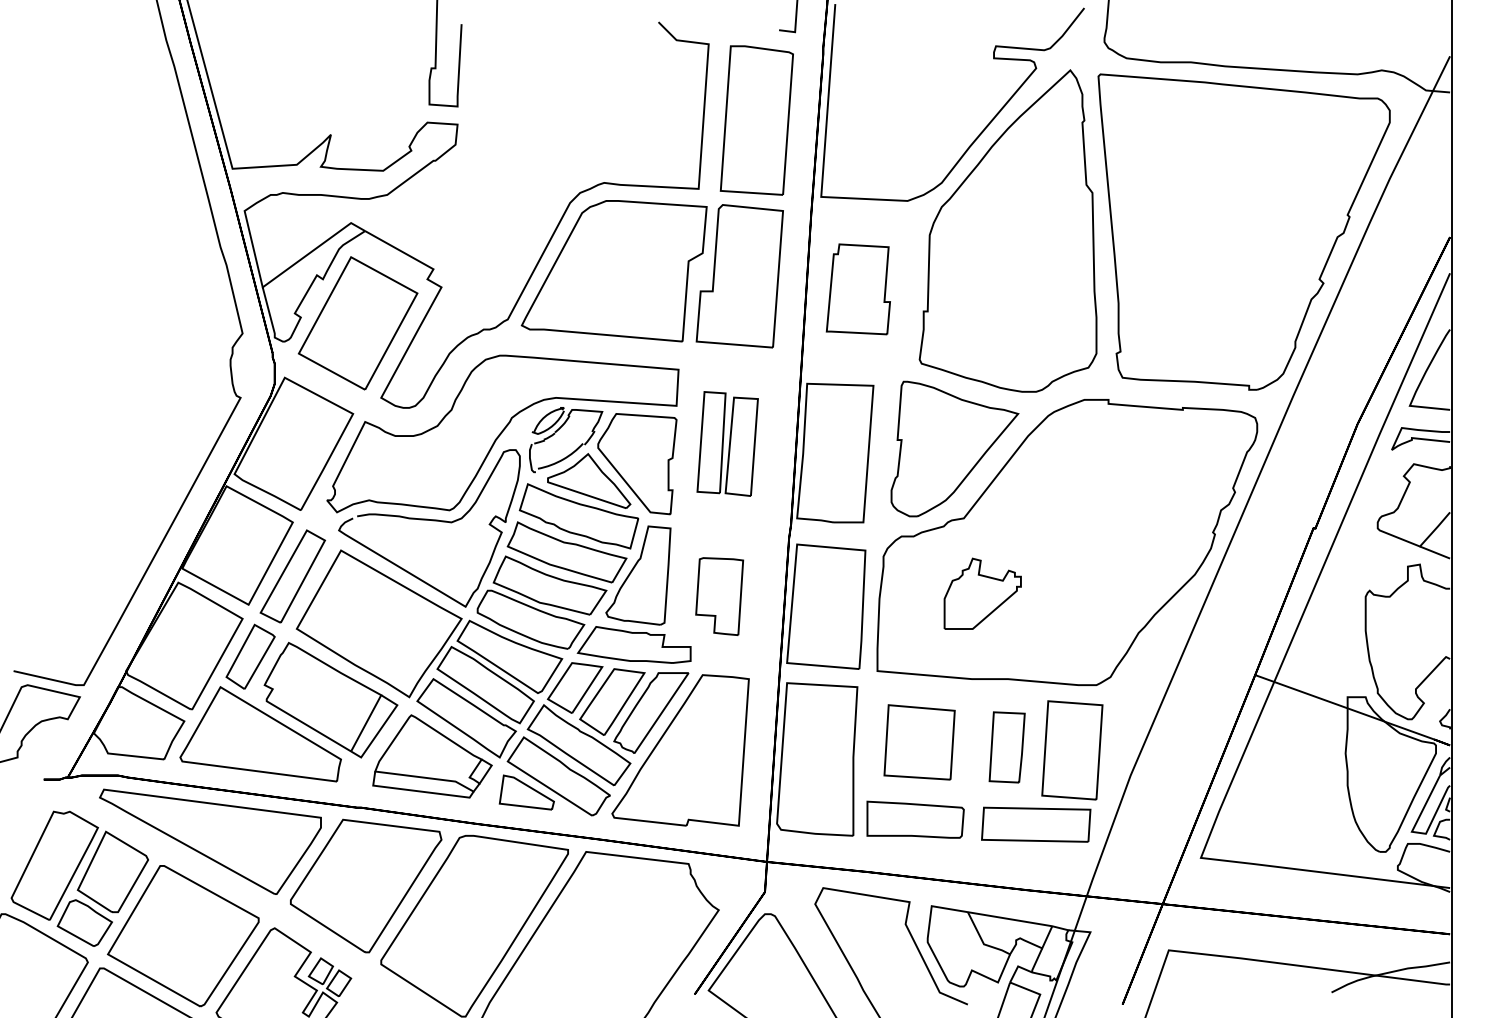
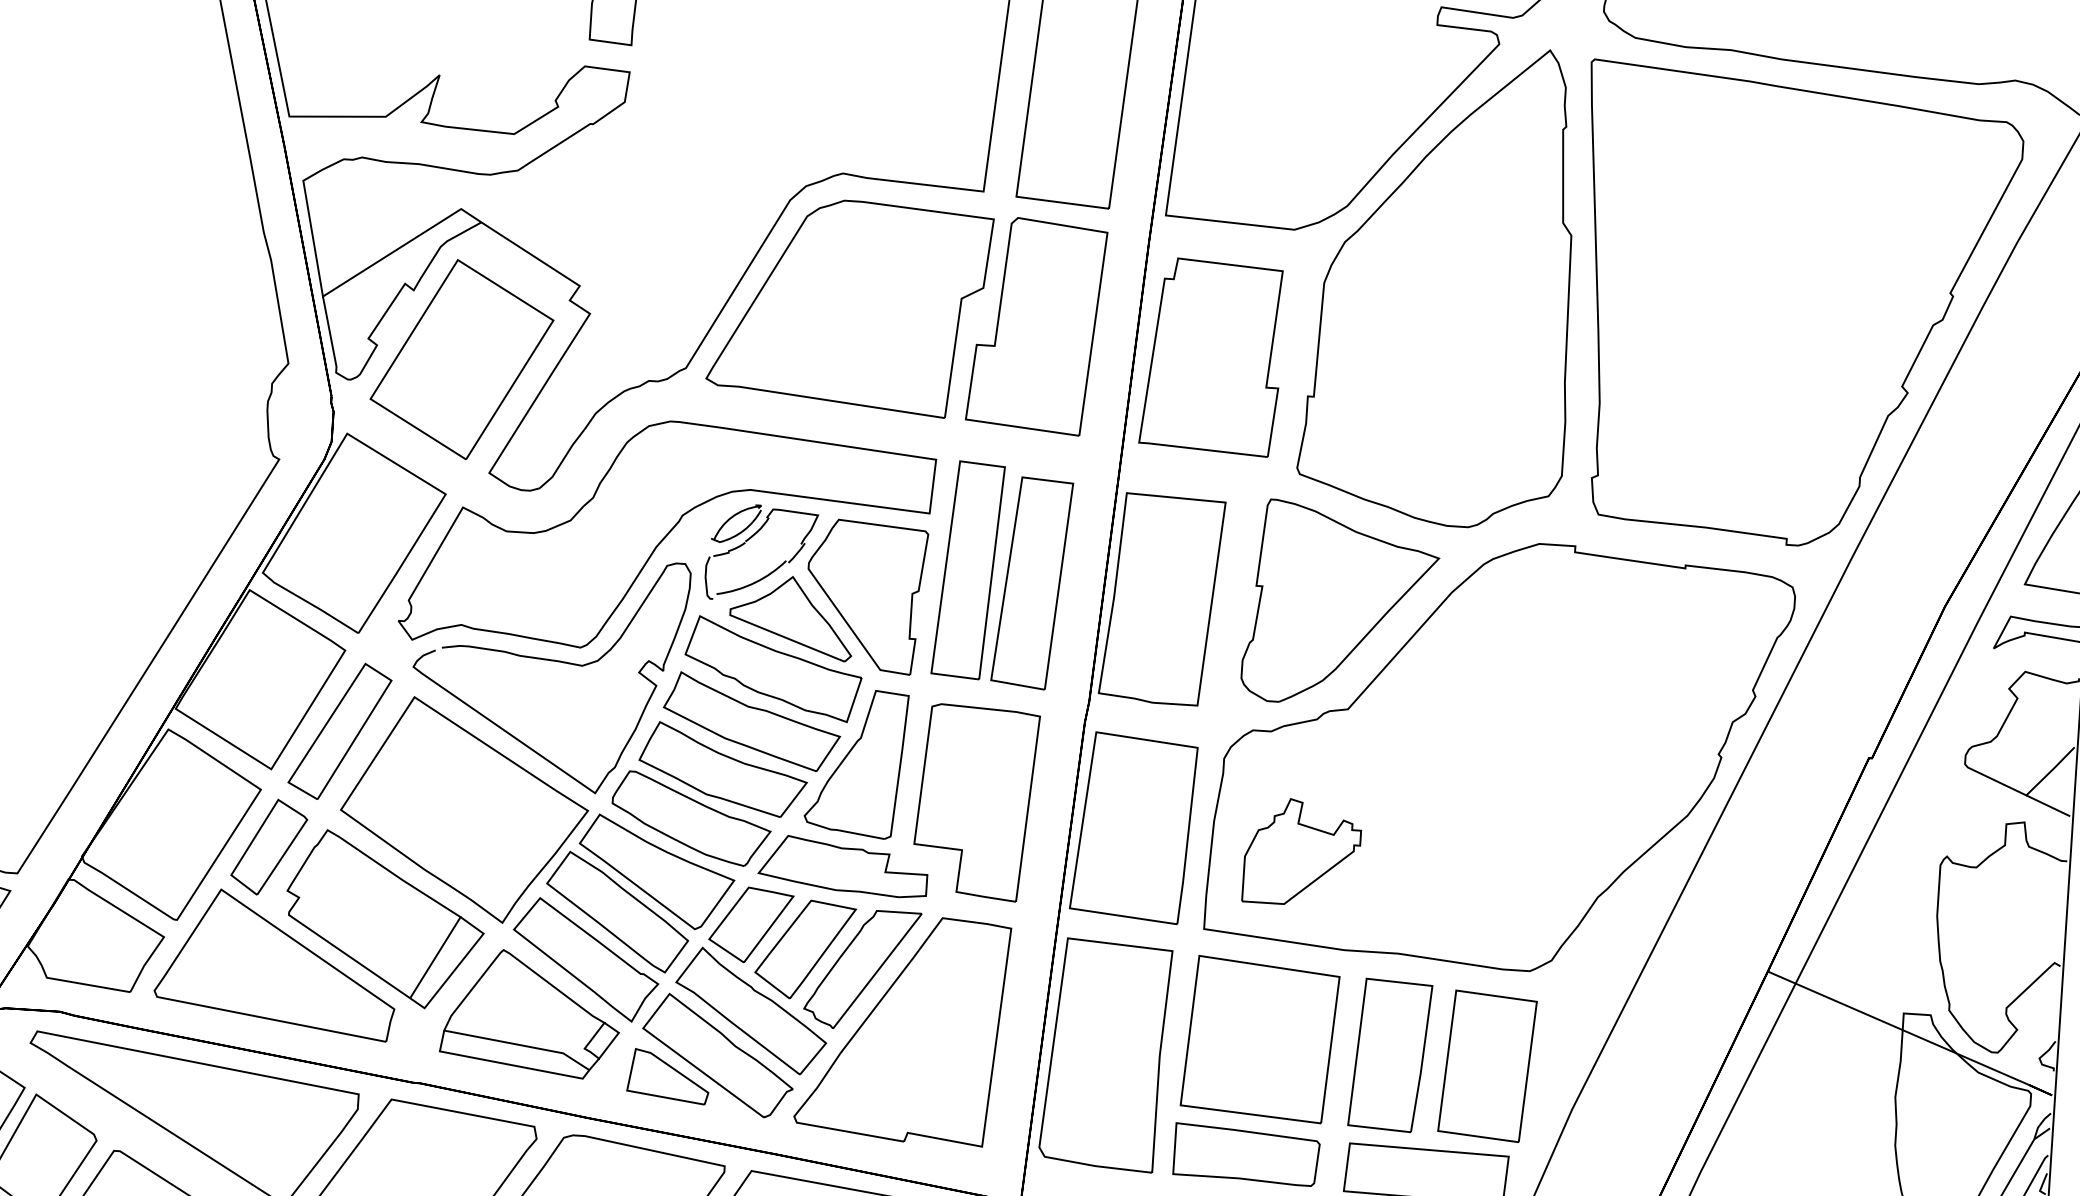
part: (858, 289) -> (1212, 357), size x1.43
part: (727, 443) -> (1002, 574), size x1.43
part: (982, 593) -> (1302, 852), moved
part: (719, 596) -> (975, 802), size x1.67
part: (919, 742) -> (1259, 1039), size x1.43
part: (1007, 747) -> (1390, 1055), size x1.43

